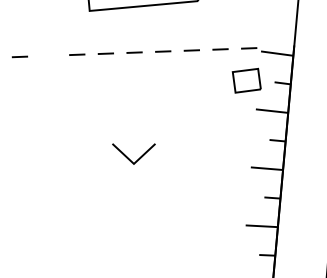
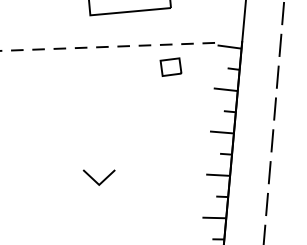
line: (48, 55) -> (59, 48), added
part: (246, 79) -> (170, 66), moved
line: (128, 157) -> (95, 180), moved

